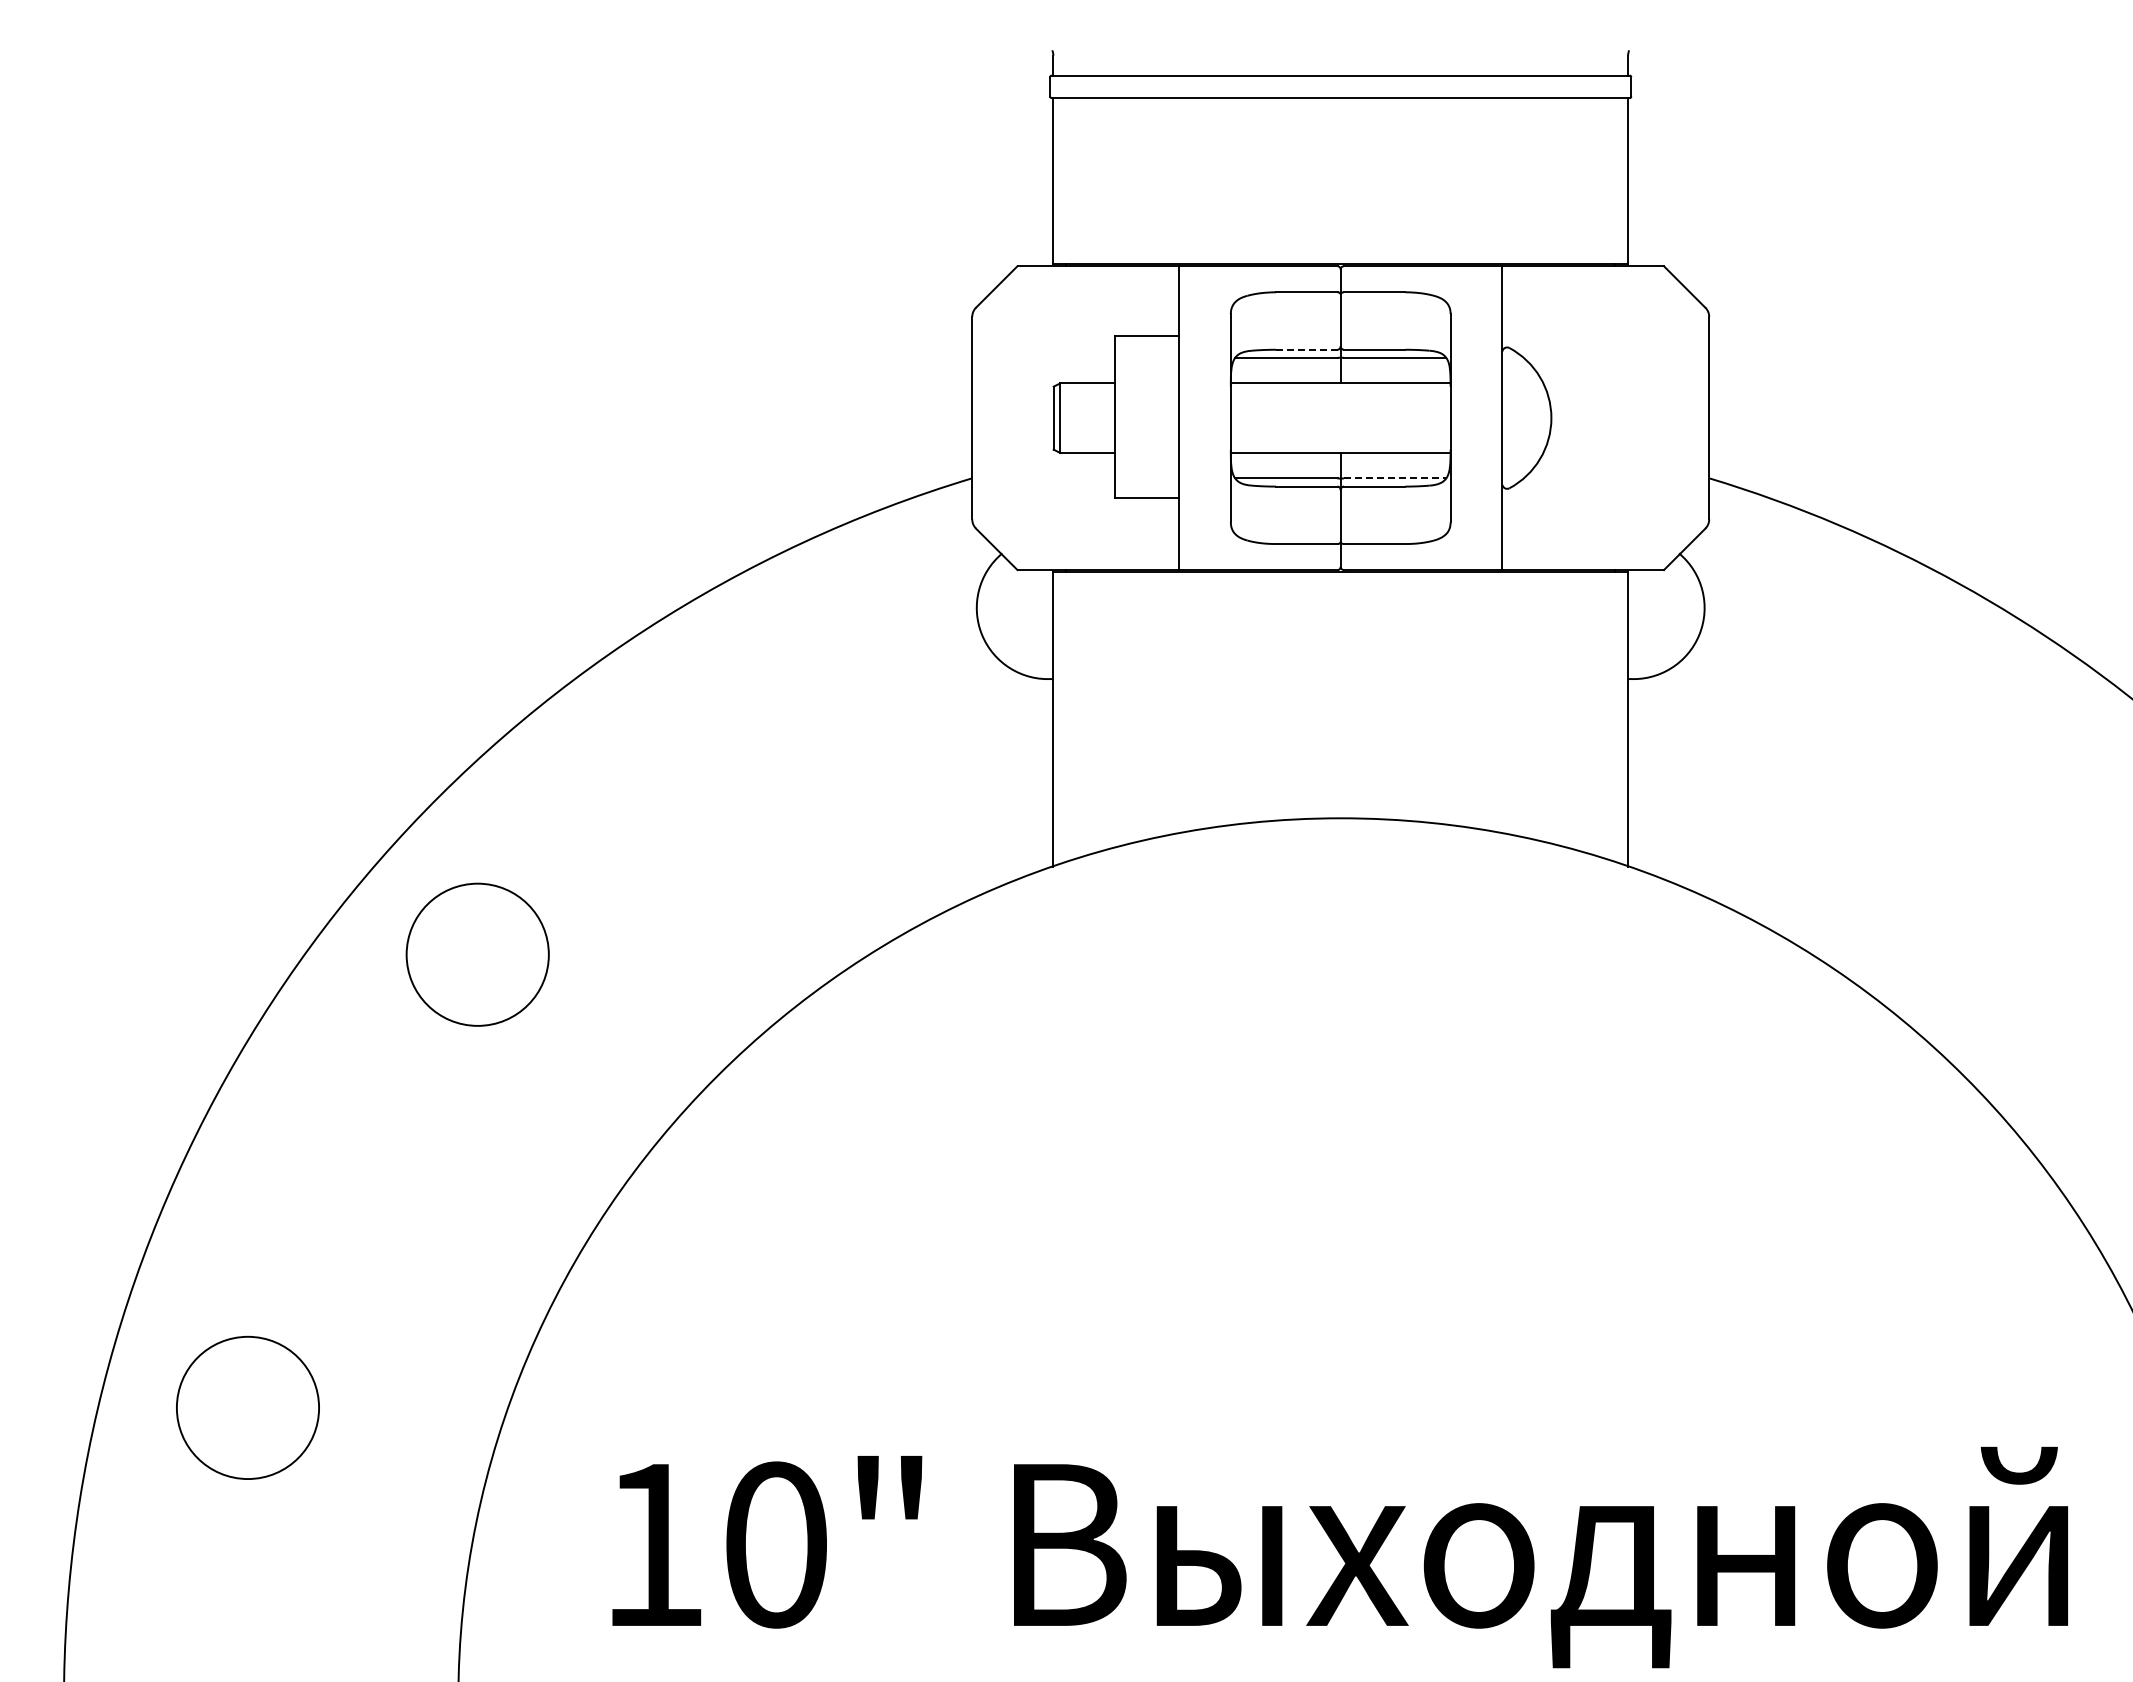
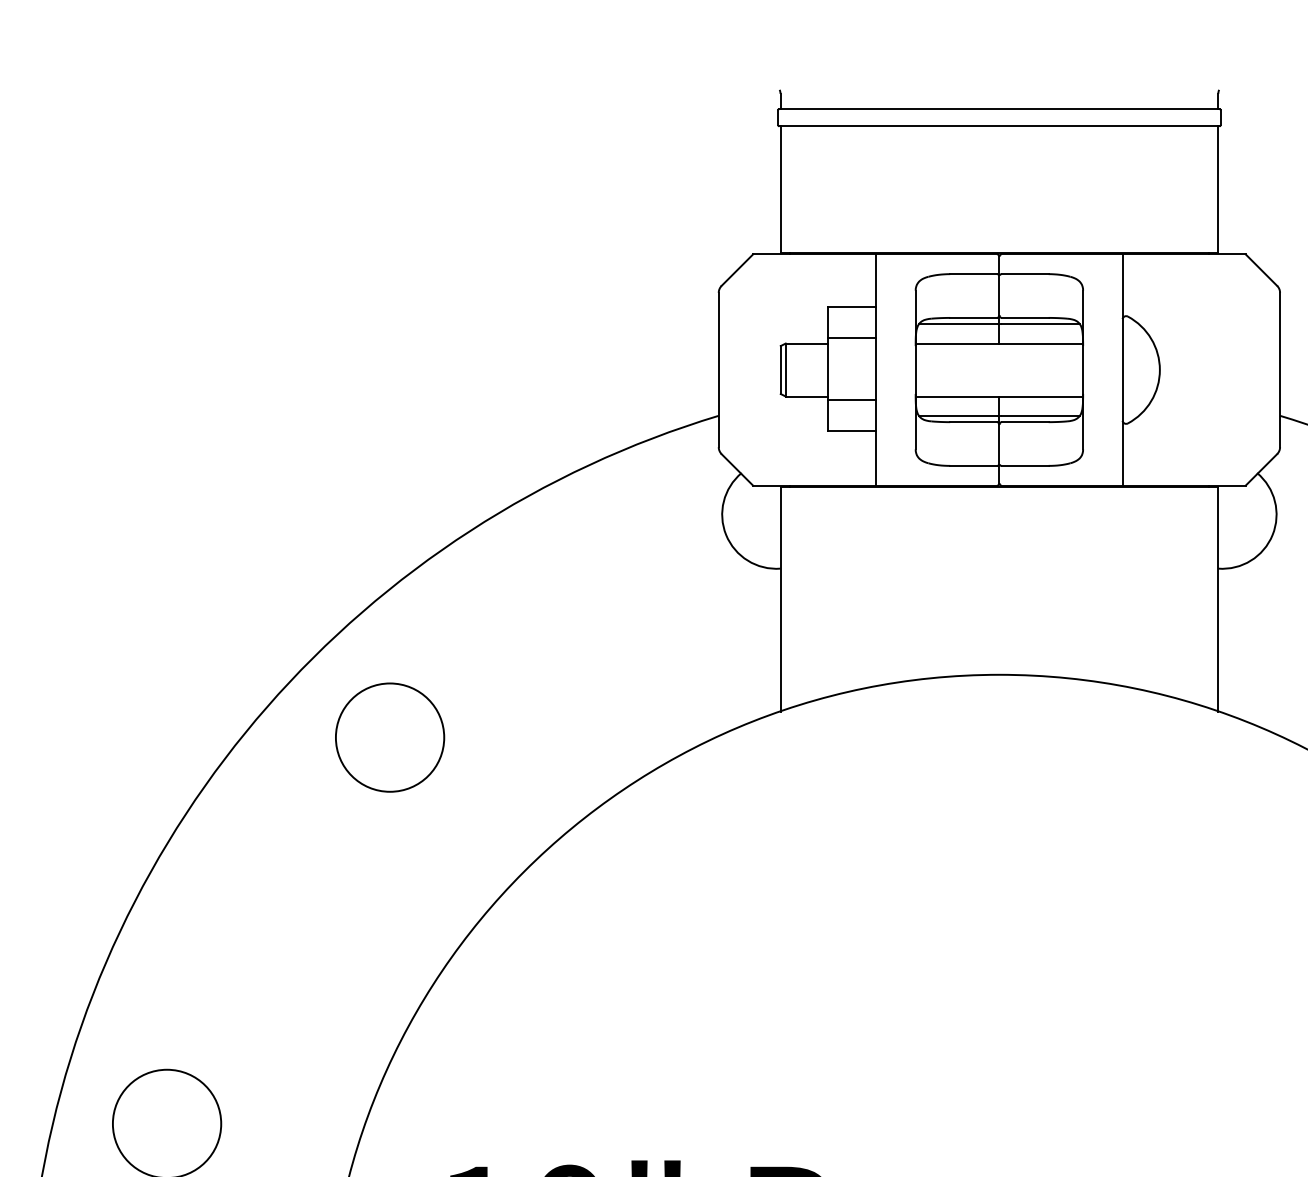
line: (1306, 349) -> (973, 317), dashed -> solid
line: (1147, 376) -> (852, 338), added
line: (1147, 457) -> (852, 399), added
line: (1395, 478) -> (1041, 415), dashed -> solid
circle: (477, 954) -> (389, 737), moved

